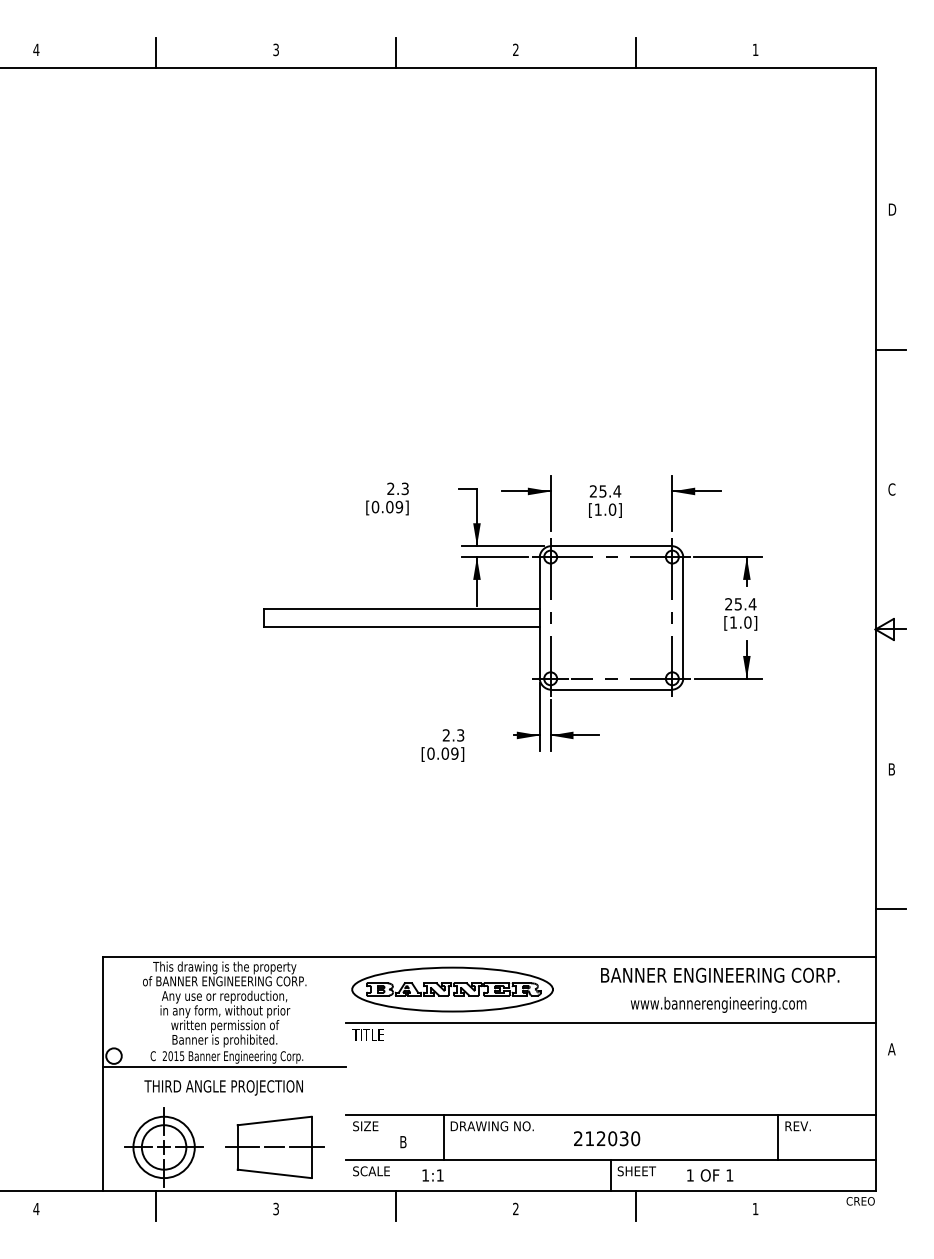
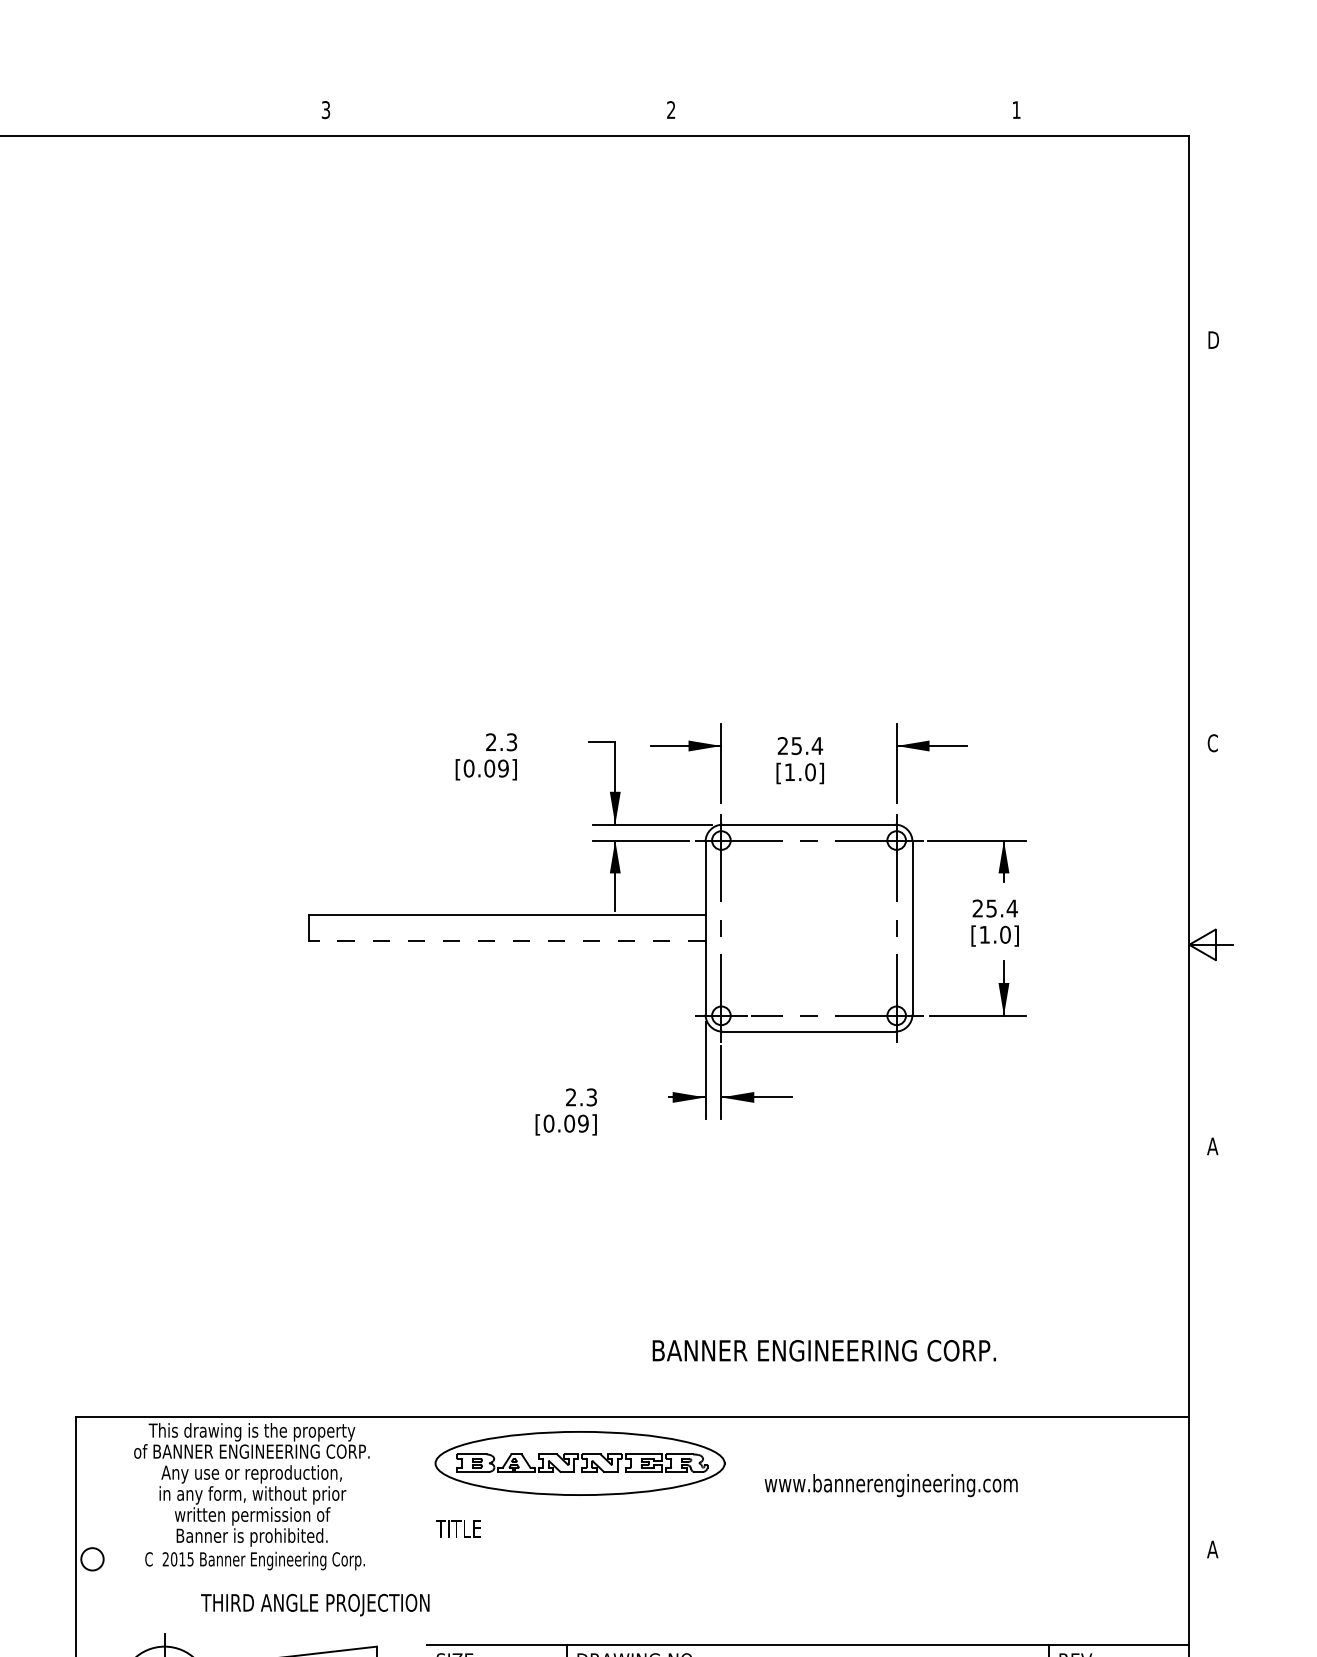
line: (156, 52) -> (153, 113), removed
line: (396, 52) -> (499, 113), removed
line: (635, 52) -> (843, 113), removed
line: (890, 349) -> (1210, 541), removed
line: (401, 627) -> (506, 941), solid -> dashed
text: (891, 769) -> (1212, 1146), B -> A
line: (890, 909) -> (1210, 1348), removed
text: (720, 974) -> (824, 1349), moved
text: (718, 1004) -> (891, 1484), moved
line: (610, 1022) -> (807, 1510), removed
line: (224, 1066) -> (251, 1574), removed
text: (223, 1087) -> (314, 1604), moved

